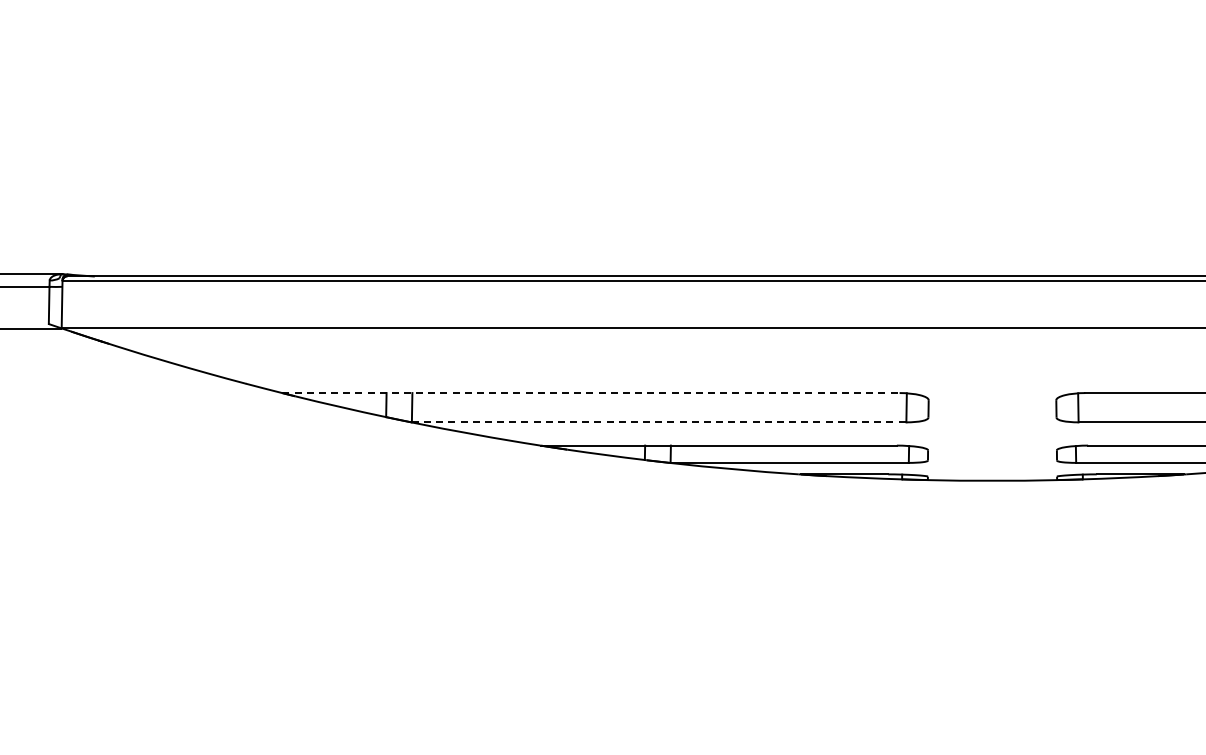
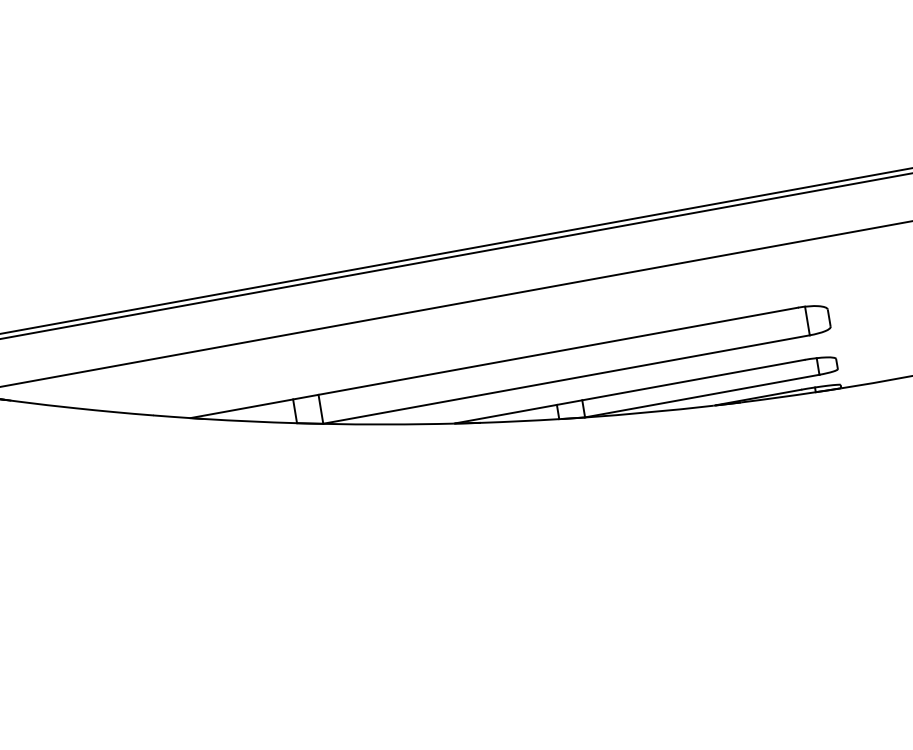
line: (590, 393) -> (493, 363), dashed -> solid
line: (659, 422) -> (566, 379), dashed -> solid

